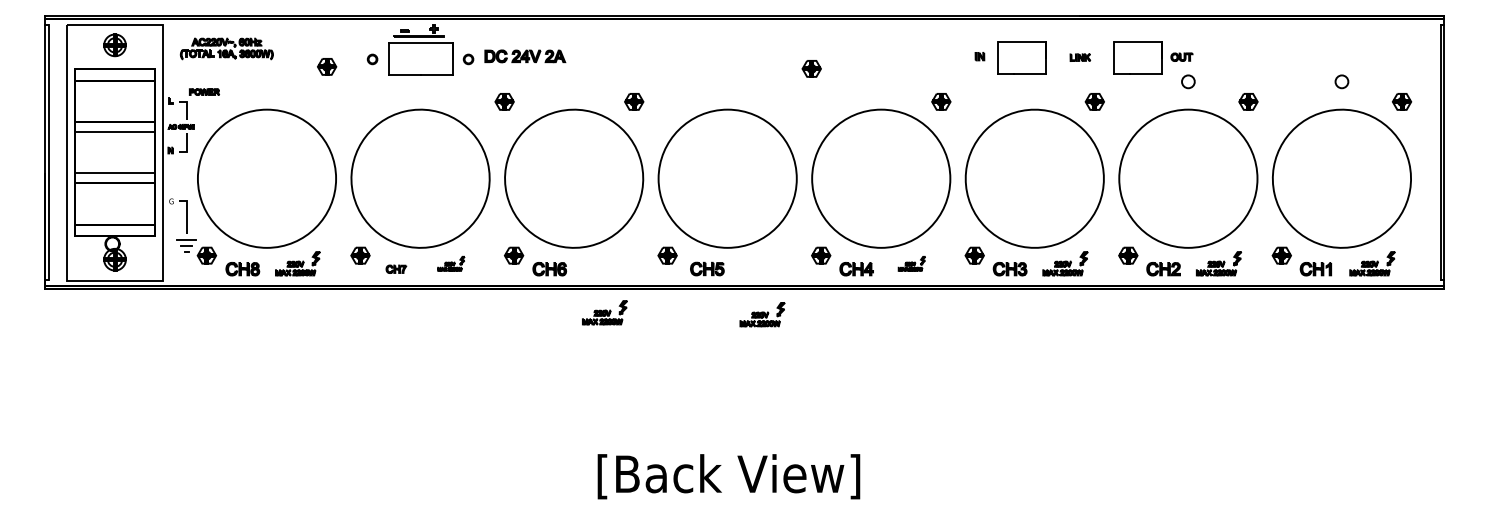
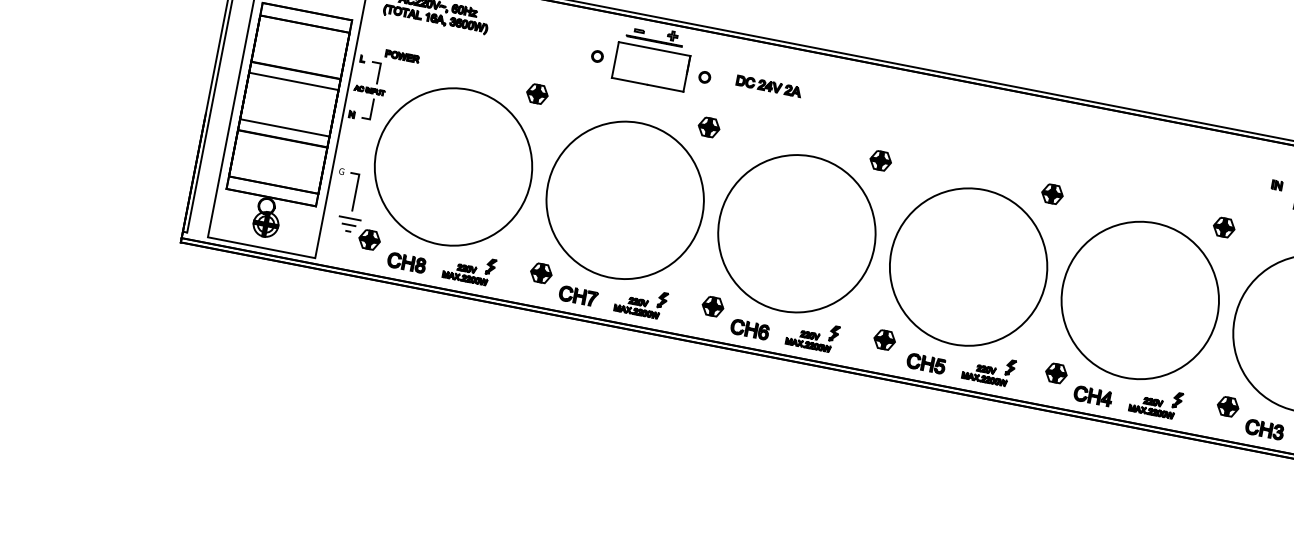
part: (525, 56) -> (769, 86), size x0.71
part: (327, 66) -> (537, 93), moved
part: (811, 68) -> (1052, 193), moved
part: (504, 101) -> (709, 126), moved
part: (451, 263) -> (641, 301), size x1.67
part: (911, 263) -> (1155, 401), size x1.67
part: (396, 269) -> (578, 296), size x1.67
part: (604, 312) -> (812, 335), moved
part: (762, 314) -> (989, 369), moved

